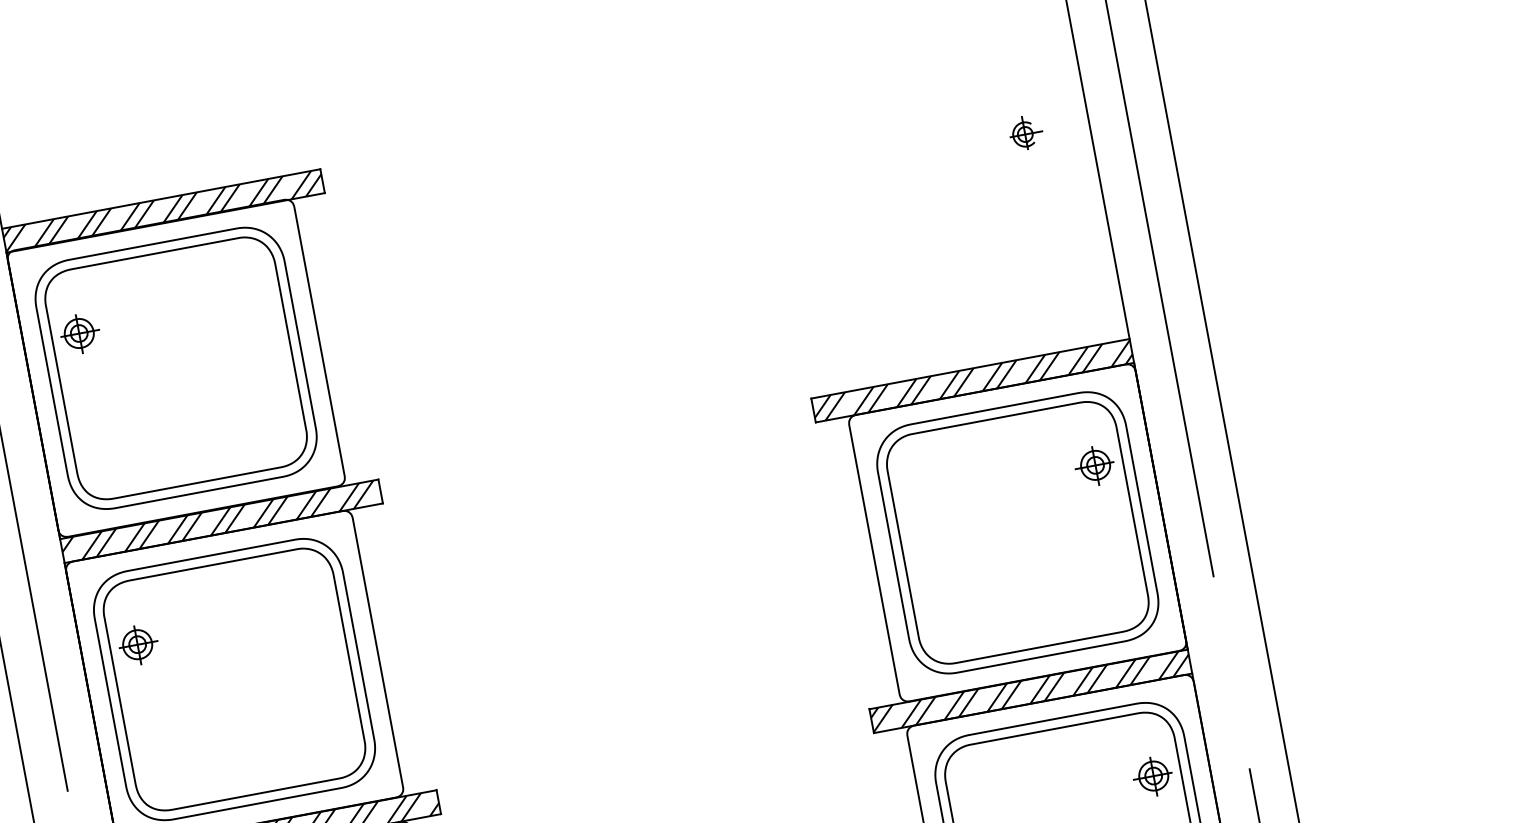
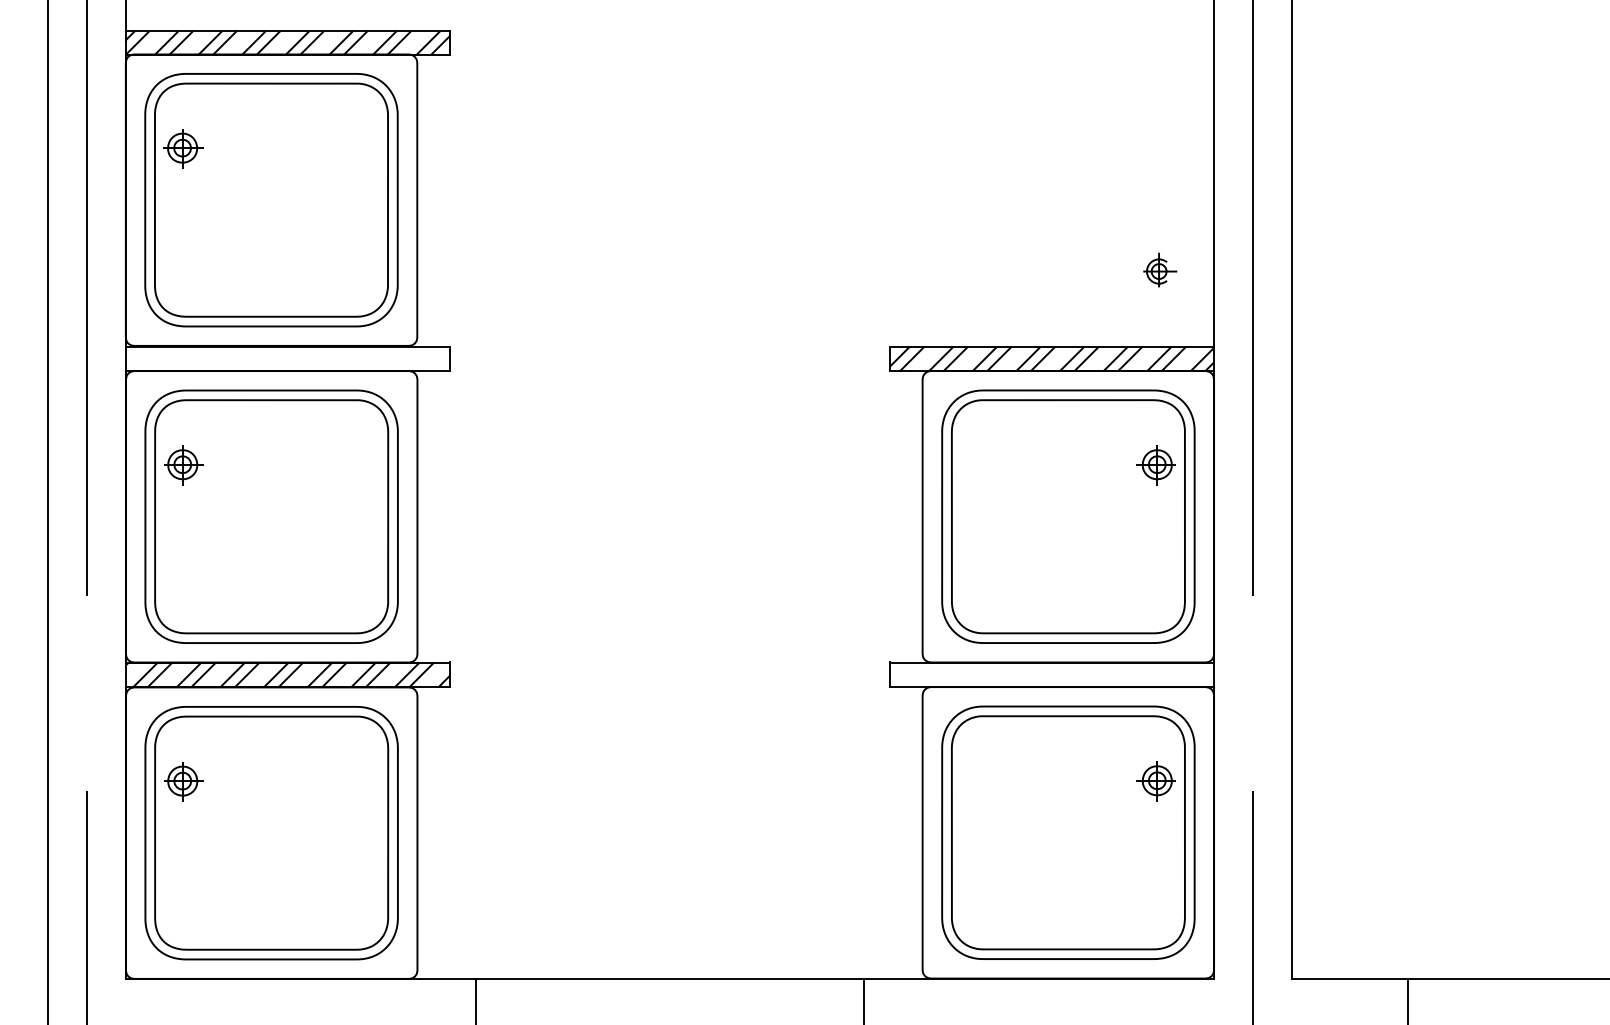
part: (1026, 132) -> (1160, 269), moved
hatch: (221, 520) -> (287, 358), removed
hatch: (1031, 690) -> (1052, 674), removed

